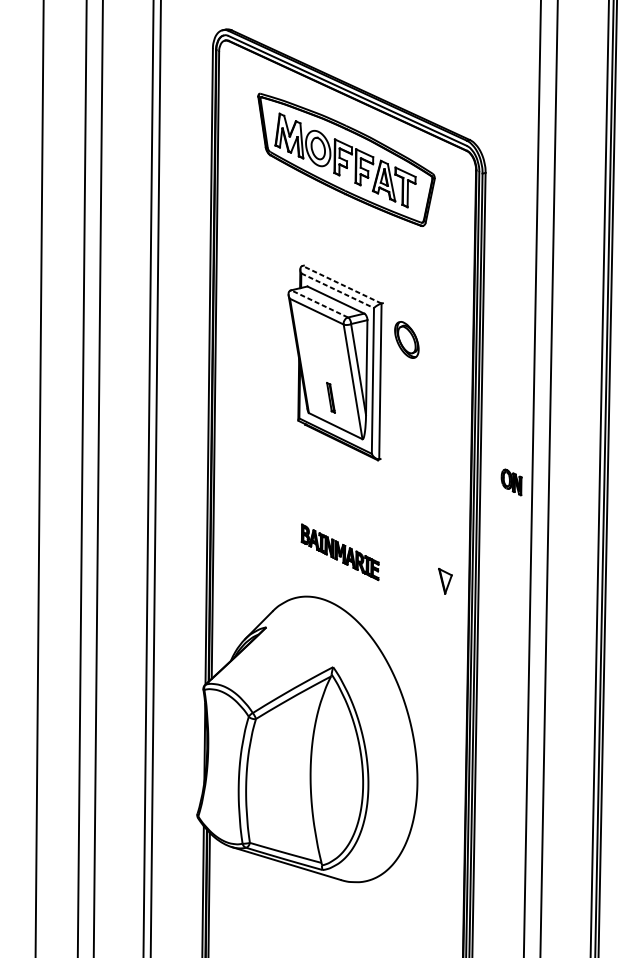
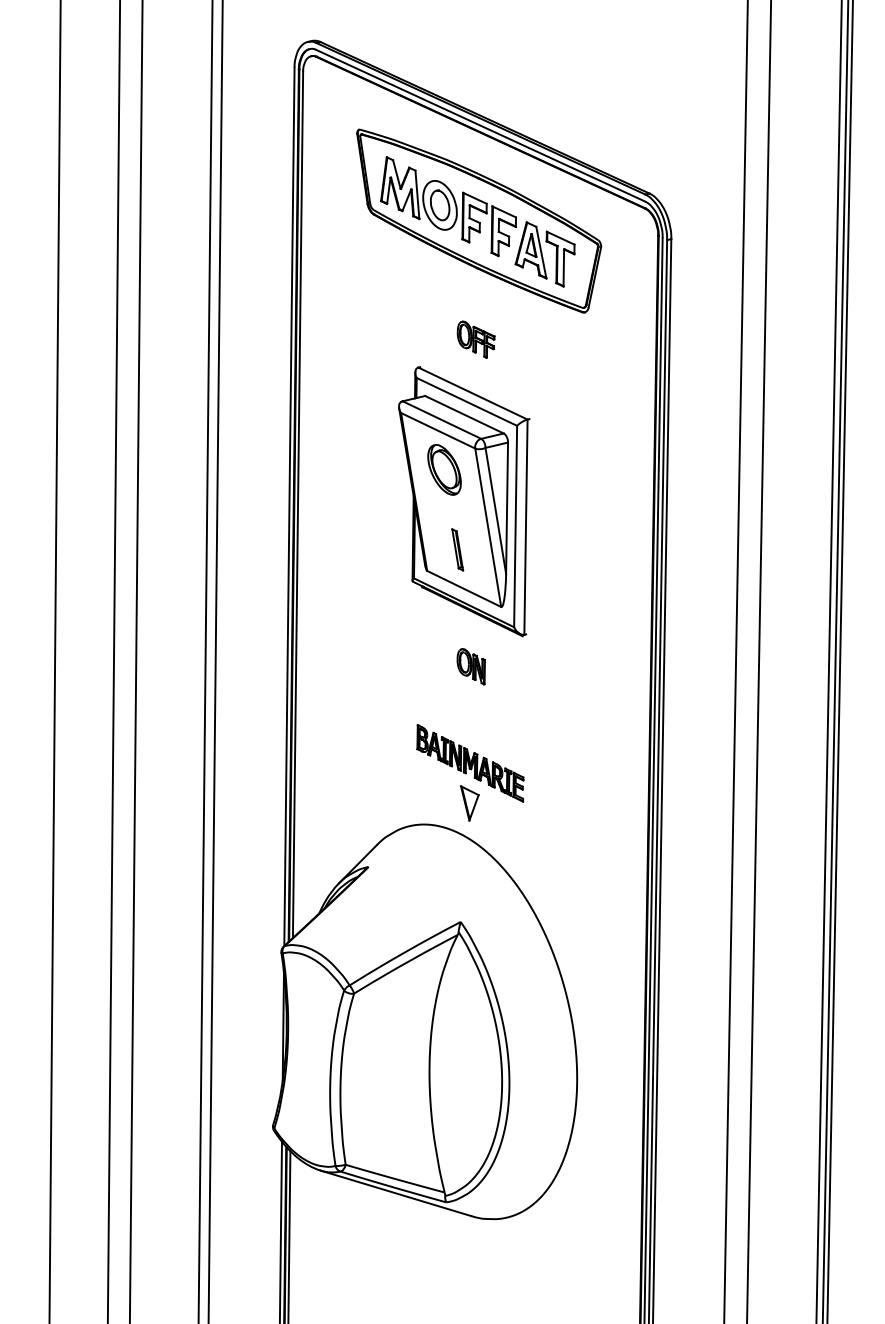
part: (343, 245) -> (475, 339), added
line: (341, 284) -> (472, 393), dashed -> solid
line: (337, 290) -> (466, 401), dashed -> solid
line: (319, 304) -> (441, 420), dashed -> solid
part: (406, 339) -> (444, 469), moved
part: (511, 482) -> (470, 666), moved
part: (445, 581) -> (469, 803), moved

